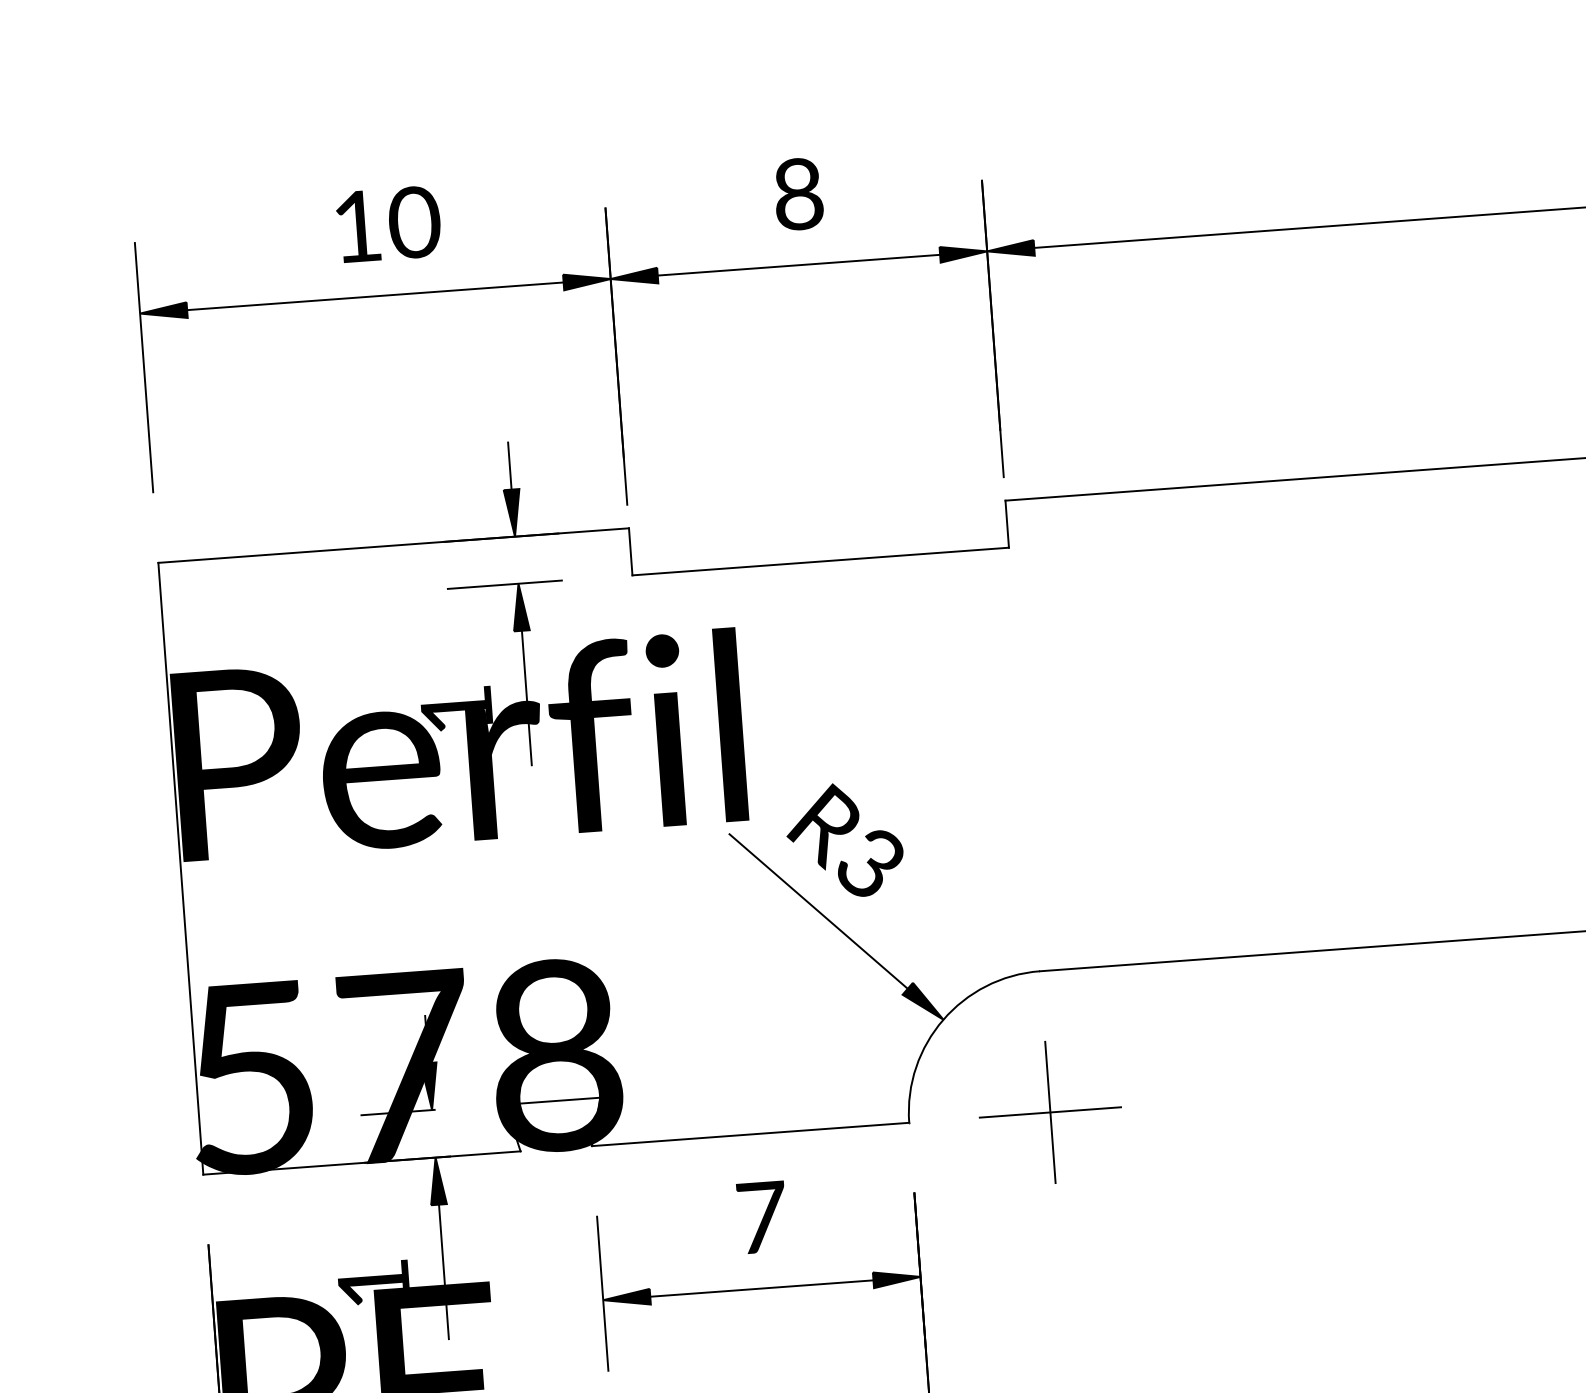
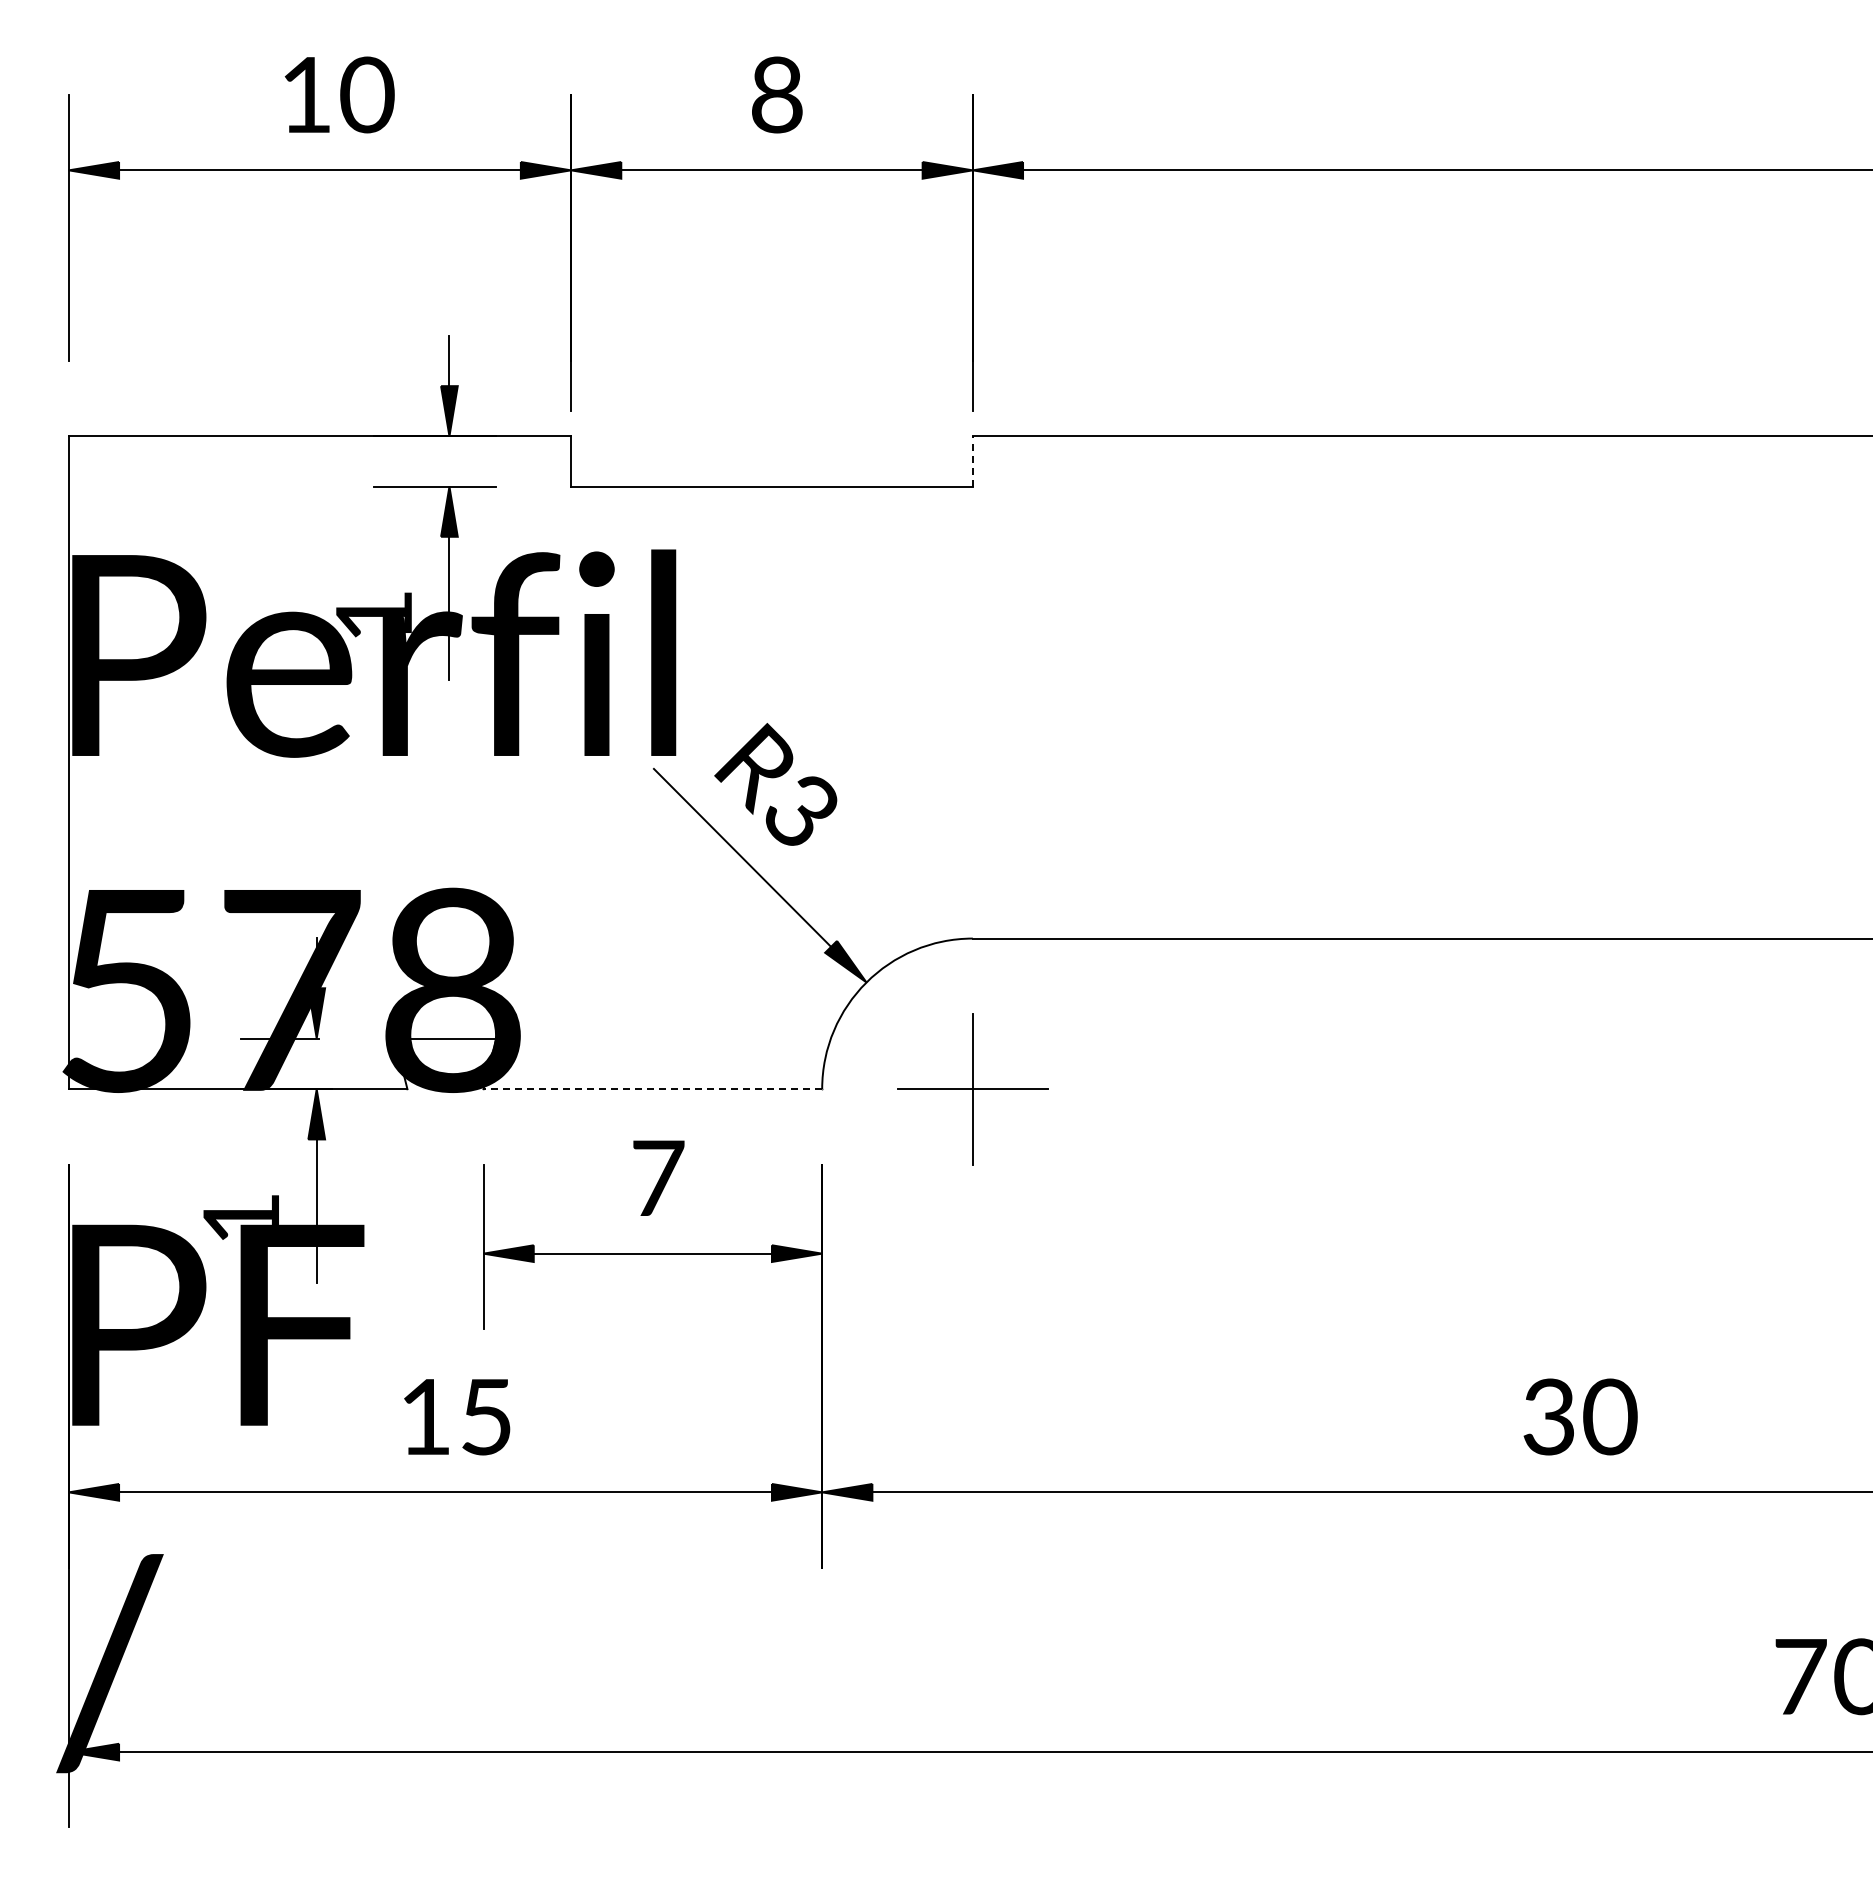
line: (1006, 523) -> (972, 460), solid -> dashed
line: (750, 1134) -> (652, 1089), solid -> dashed

